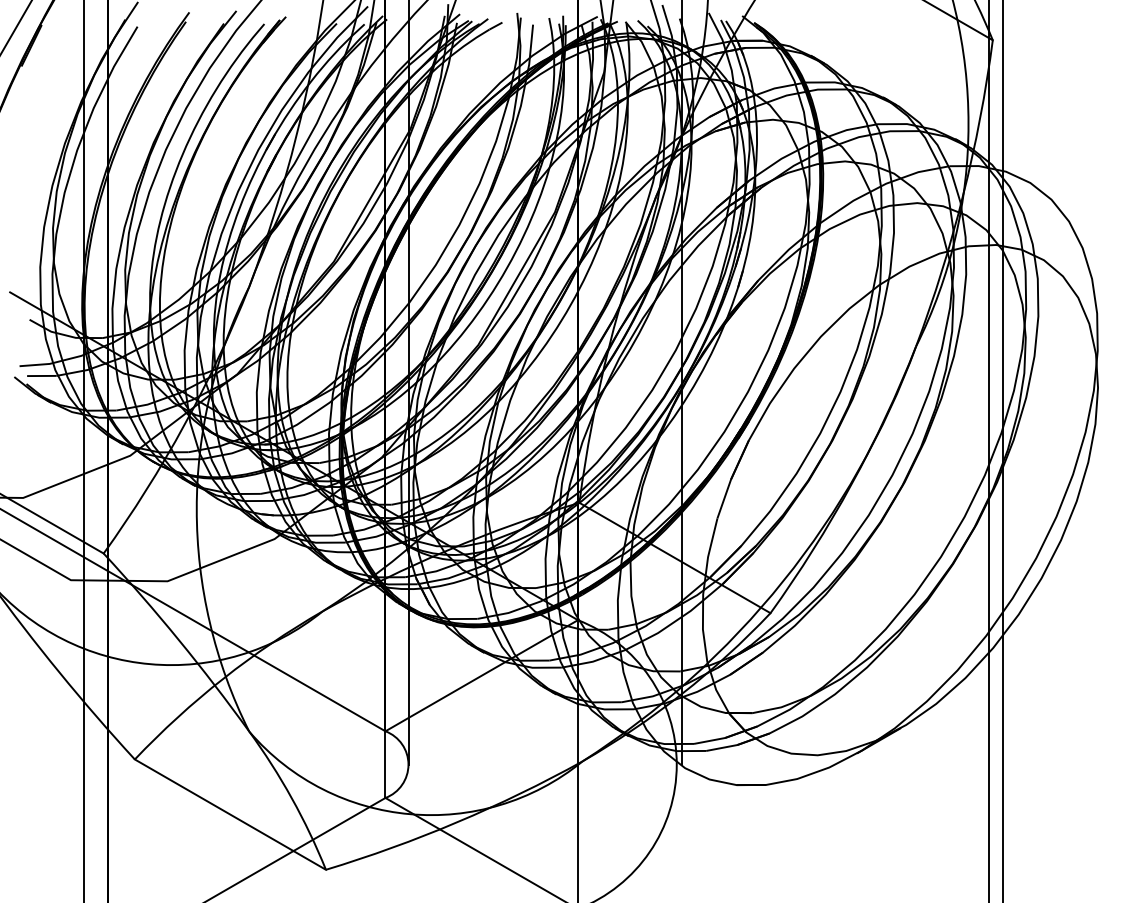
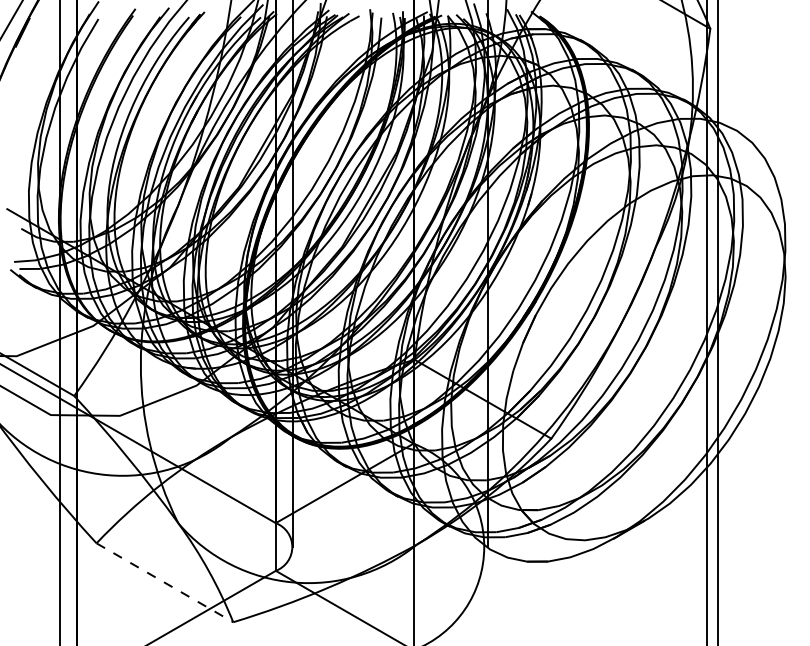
line: (230, 814) -> (164, 582), solid -> dashed

